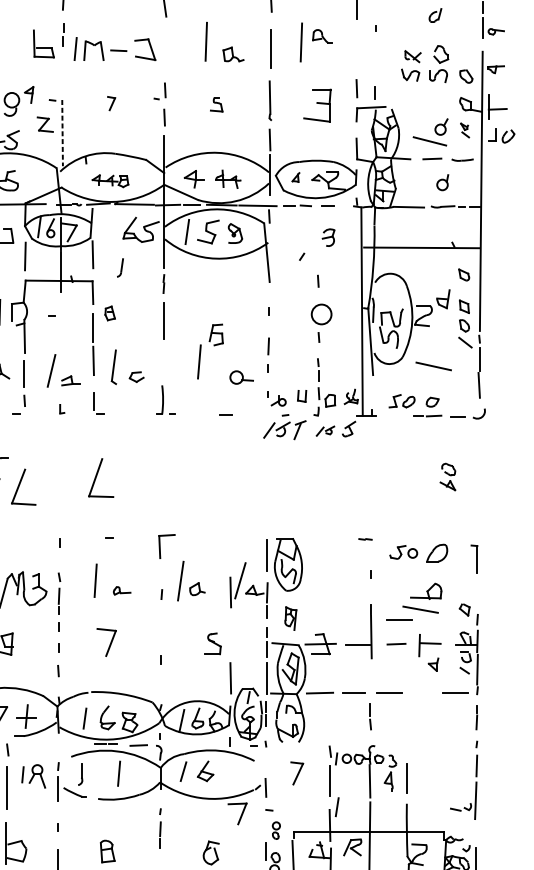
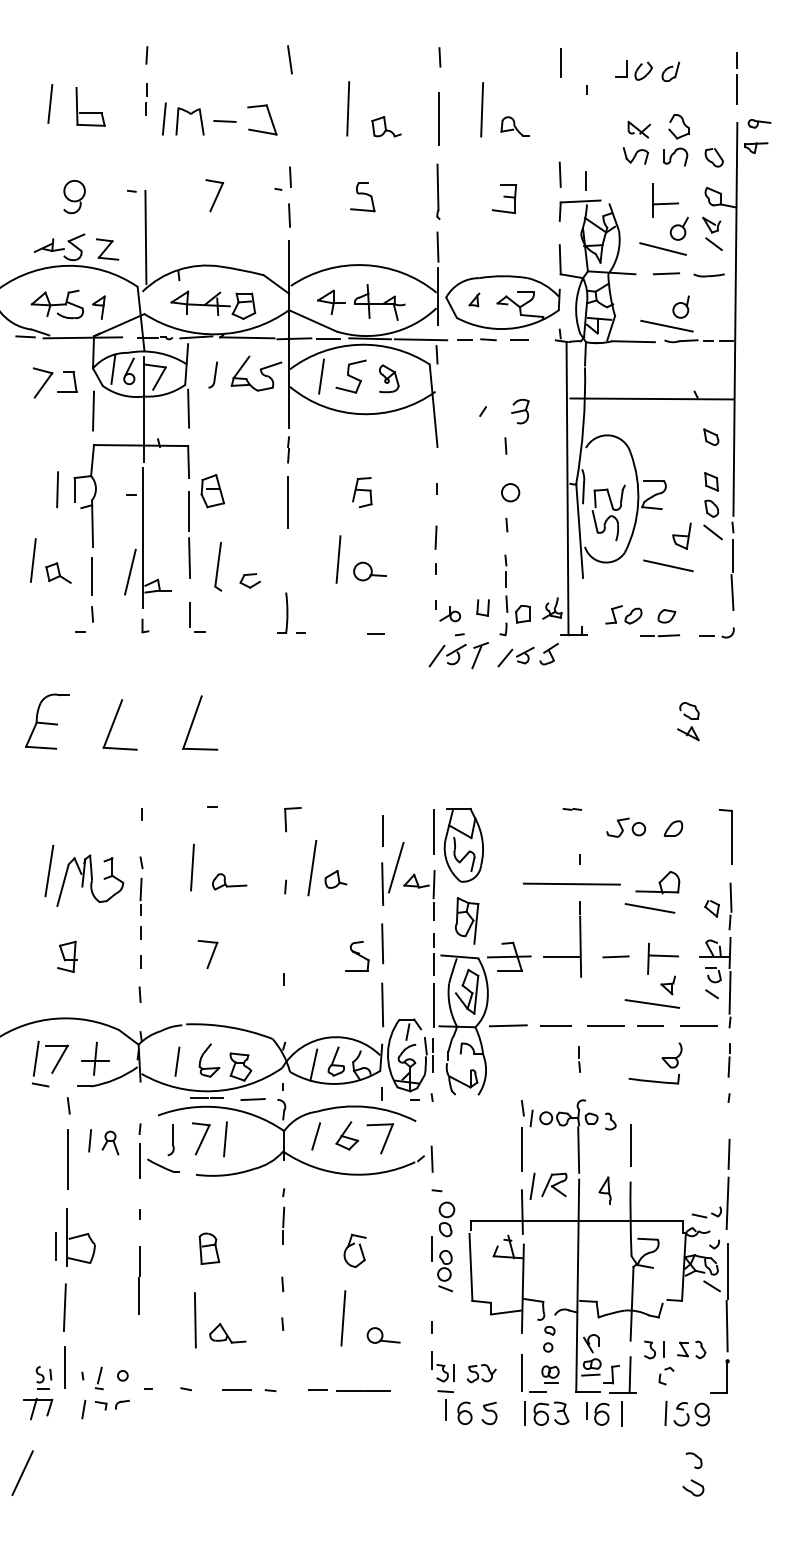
part: (496, 31) -> (759, 123), moved
part: (322, 36) -> (514, 126), moved
part: (43, 43) -> (90, 106), moved
part: (28, 94) -> (98, 307), moved
part: (111, 103) -> (214, 195), size x1.67
part: (216, 104) -> (362, 197), size x1.43
part: (316, 106) -> (503, 199), size x0.62
part: (497, 106) -> (665, 200), moved
part: (45, 124) -> (107, 249), moved
part: (465, 130) -> (712, 233), size x1.67
line: (62, 133) -> (145, 237), dashed -> solid
part: (501, 136) -> (633, 70), moved
part: (228, 179) -> (379, 302), size x1.43
part: (110, 180) -> (213, 304), size x1.67
line: (432, 195) -> (666, 325), added
part: (328, 237) -> (520, 411), moved
part: (119, 267) -> (212, 374), moved
part: (443, 298) -> (681, 535), moved
part: (109, 313) -> (212, 491), size x1.67
circle: (321, 314) -> (510, 492), size x0.62
part: (216, 334) -> (362, 492), moved
line: (60, 346) -> (142, 538), added
part: (241, 377) -> (369, 571), moved
part: (467, 413) -> (716, 632), size x0.71
part: (325, 430) -> (515, 656), size x1.43
part: (23, 486) -> (119, 724), moved
part: (166, 546) -> (292, 819), size x0.71
part: (437, 552) -> (673, 828), size x0.62
line: (231, 554) -> (383, 830), added
part: (474, 558) -> (725, 836), size x1.43
part: (121, 590) -> (229, 881), size x1.43
line: (364, 592) -> (571, 883), added
line: (477, 601) -> (730, 897), added
part: (291, 618) -> (467, 920), size x1.43
line: (398, 619) -> (619, 921), removed
line: (230, 634) -> (382, 943), added
part: (106, 642) -> (207, 954), size x0.71
line: (422, 677) -> (652, 1003), added
line: (421, 693) -> (650, 1026), added
part: (428, 716) -> (661, 1058), added
part: (370, 717) -> (579, 1059), size x0.71
part: (297, 773) -> (201, 1138), moved
part: (37, 776) -> (110, 1142), size x0.71
part: (388, 781) -> (604, 1190), moved
part: (475, 786) -> (727, 1183), moved
part: (241, 814) -> (385, 1139), moved
part: (276, 830) -> (446, 1219), size x1.43
part: (352, 847) -> (554, 1184), moved

